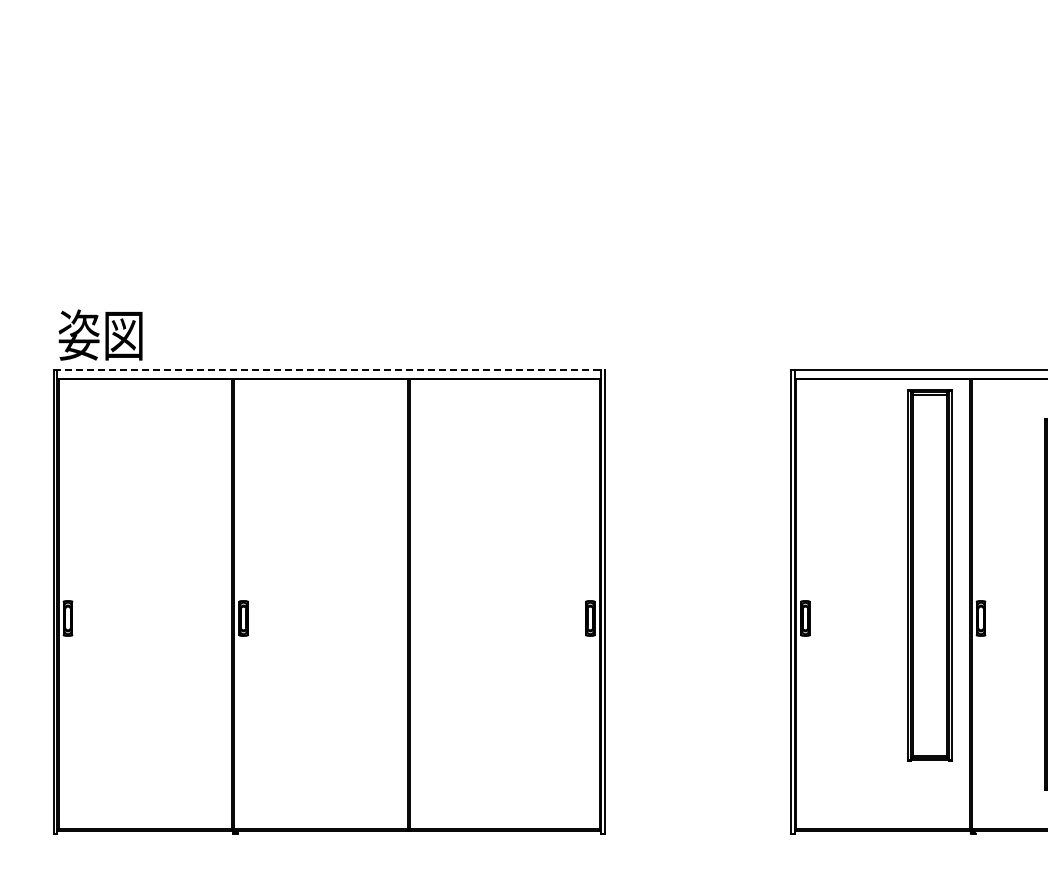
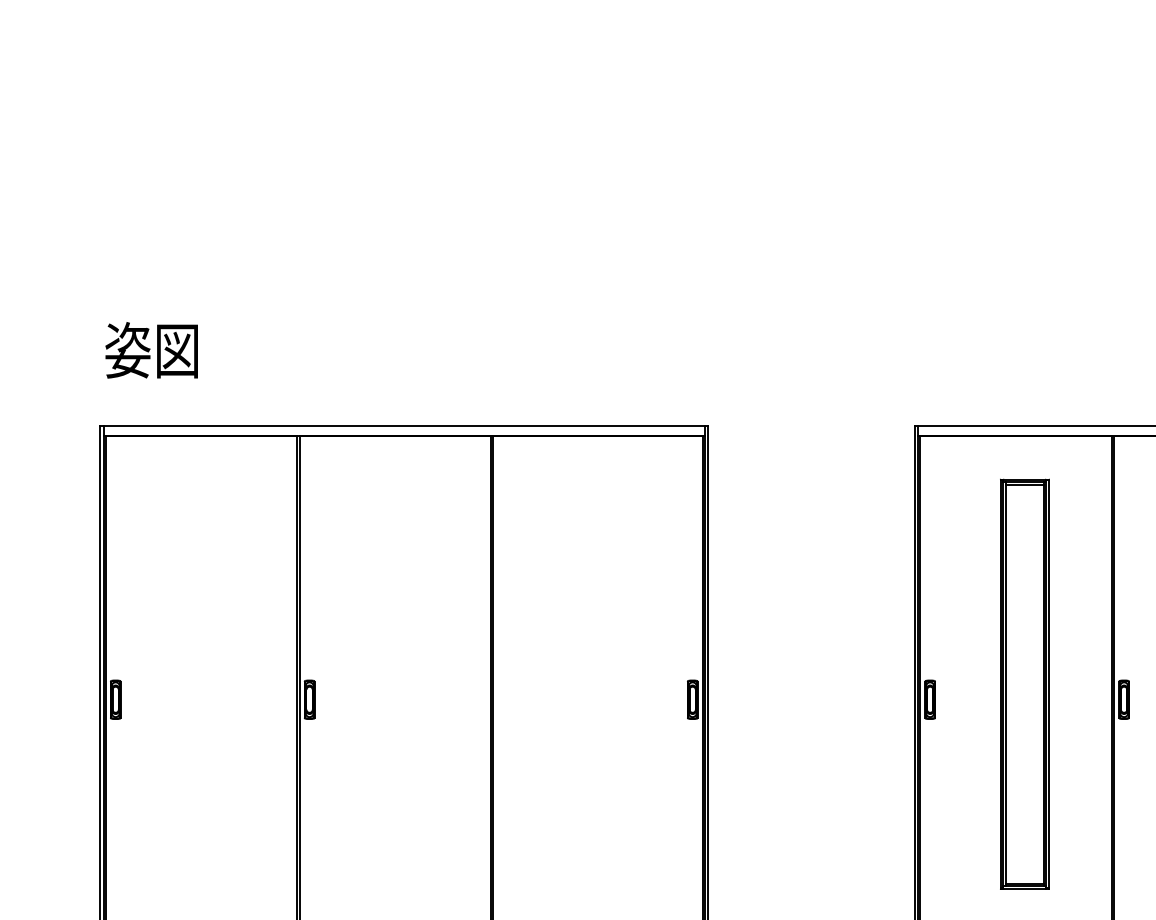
text: (100, 334) -> (151, 349), moved
line: (329, 370) -> (404, 425), dashed -> solid
part: (929, 575) -> (1024, 684), moved

